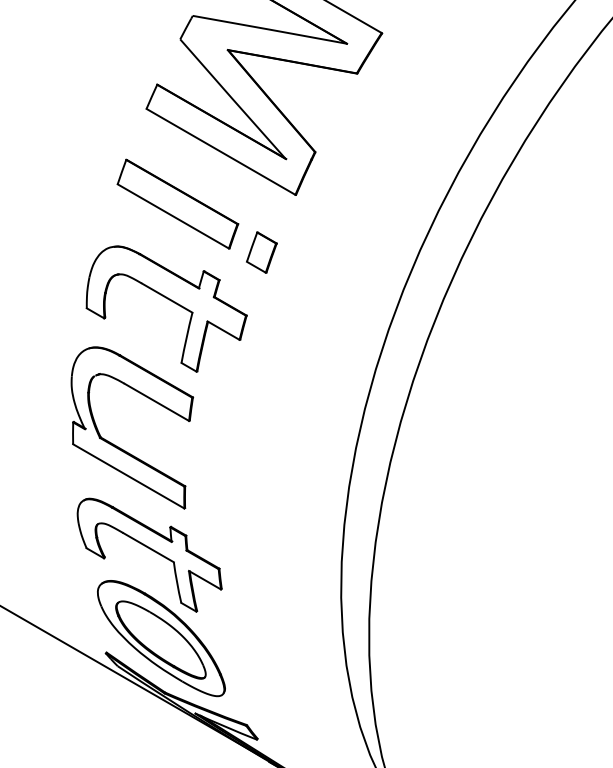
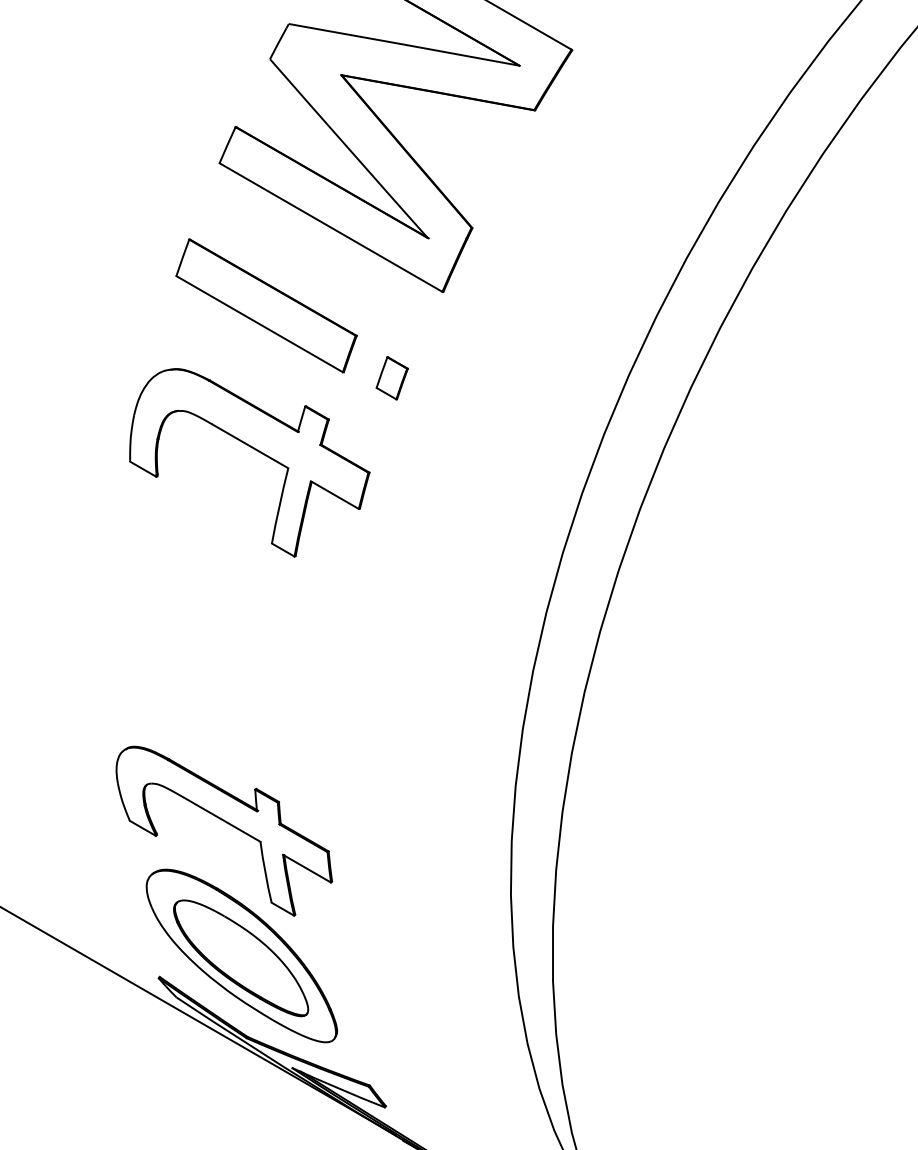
part: (261, 252) -> (391, 378), size x0.7
part: (120, 447) -> (180, 670), removed

